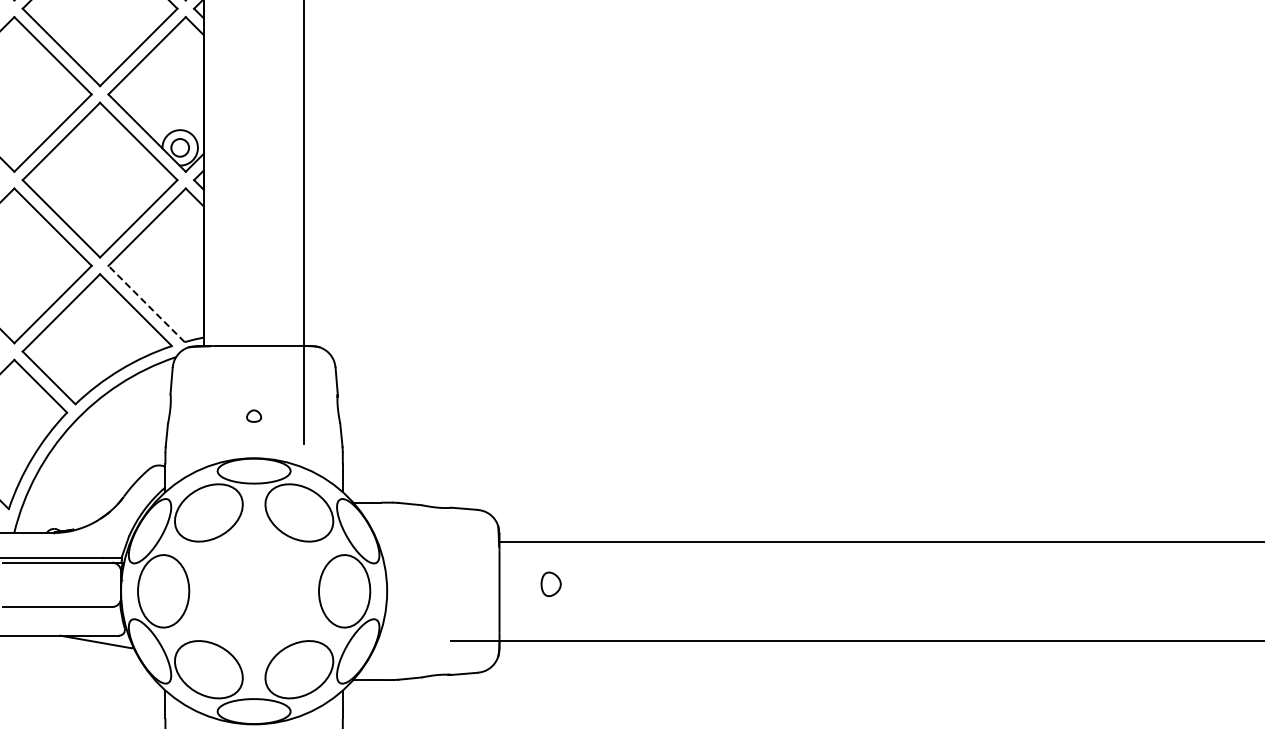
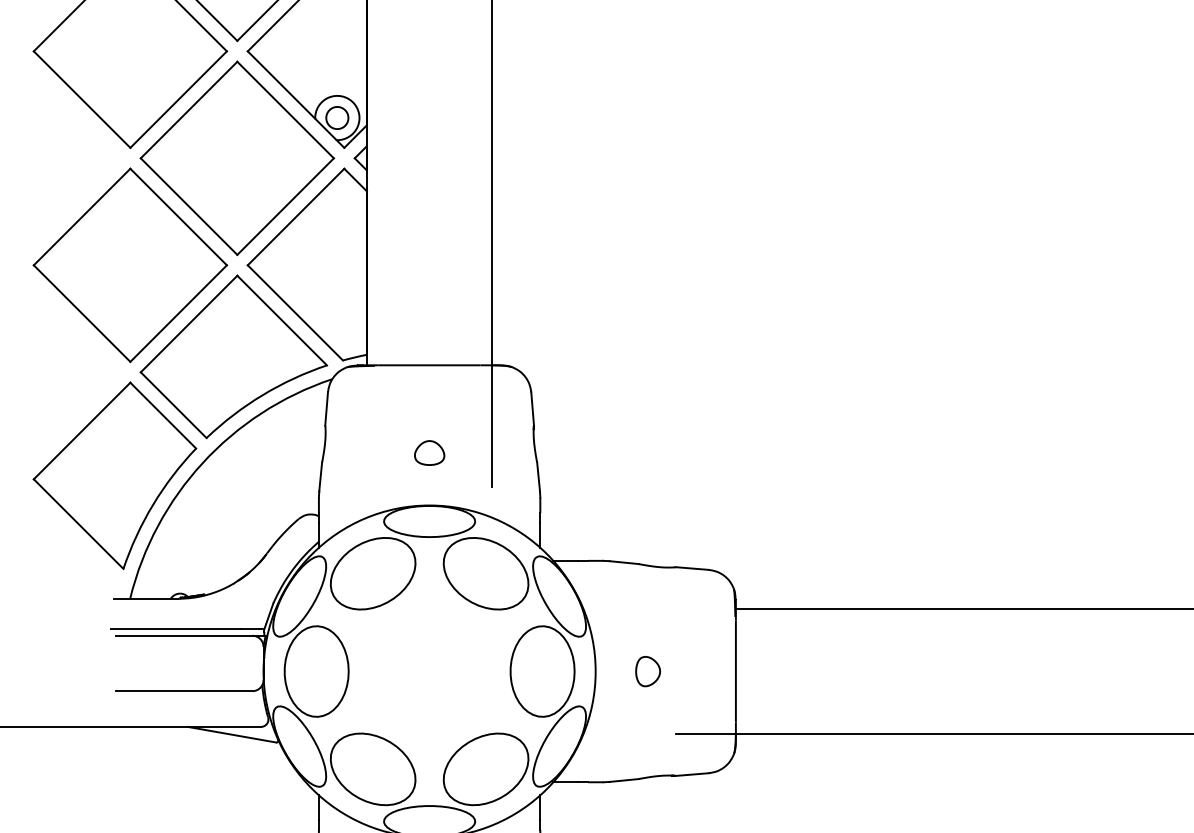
line: (146, 304) -> (295, 313), dashed -> solid
part: (253, 415) -> (428, 452), size x1.67
part: (550, 584) -> (647, 671), moved

